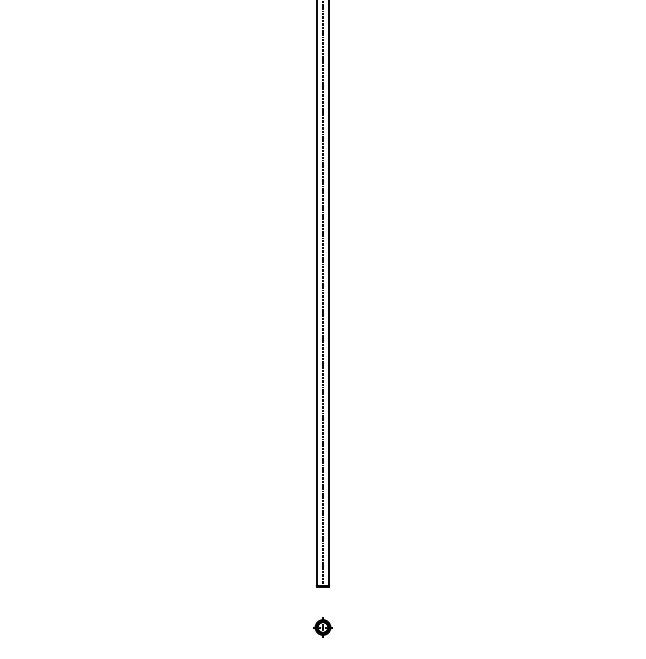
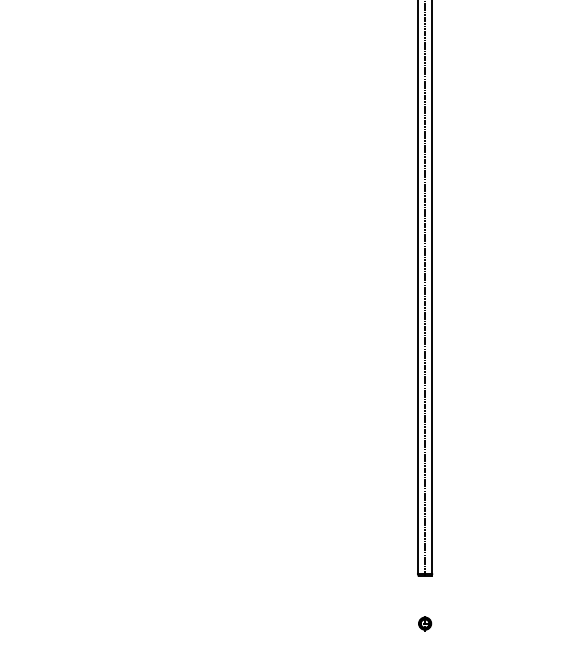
part: (322, 627) -> (424, 623), size x0.7

